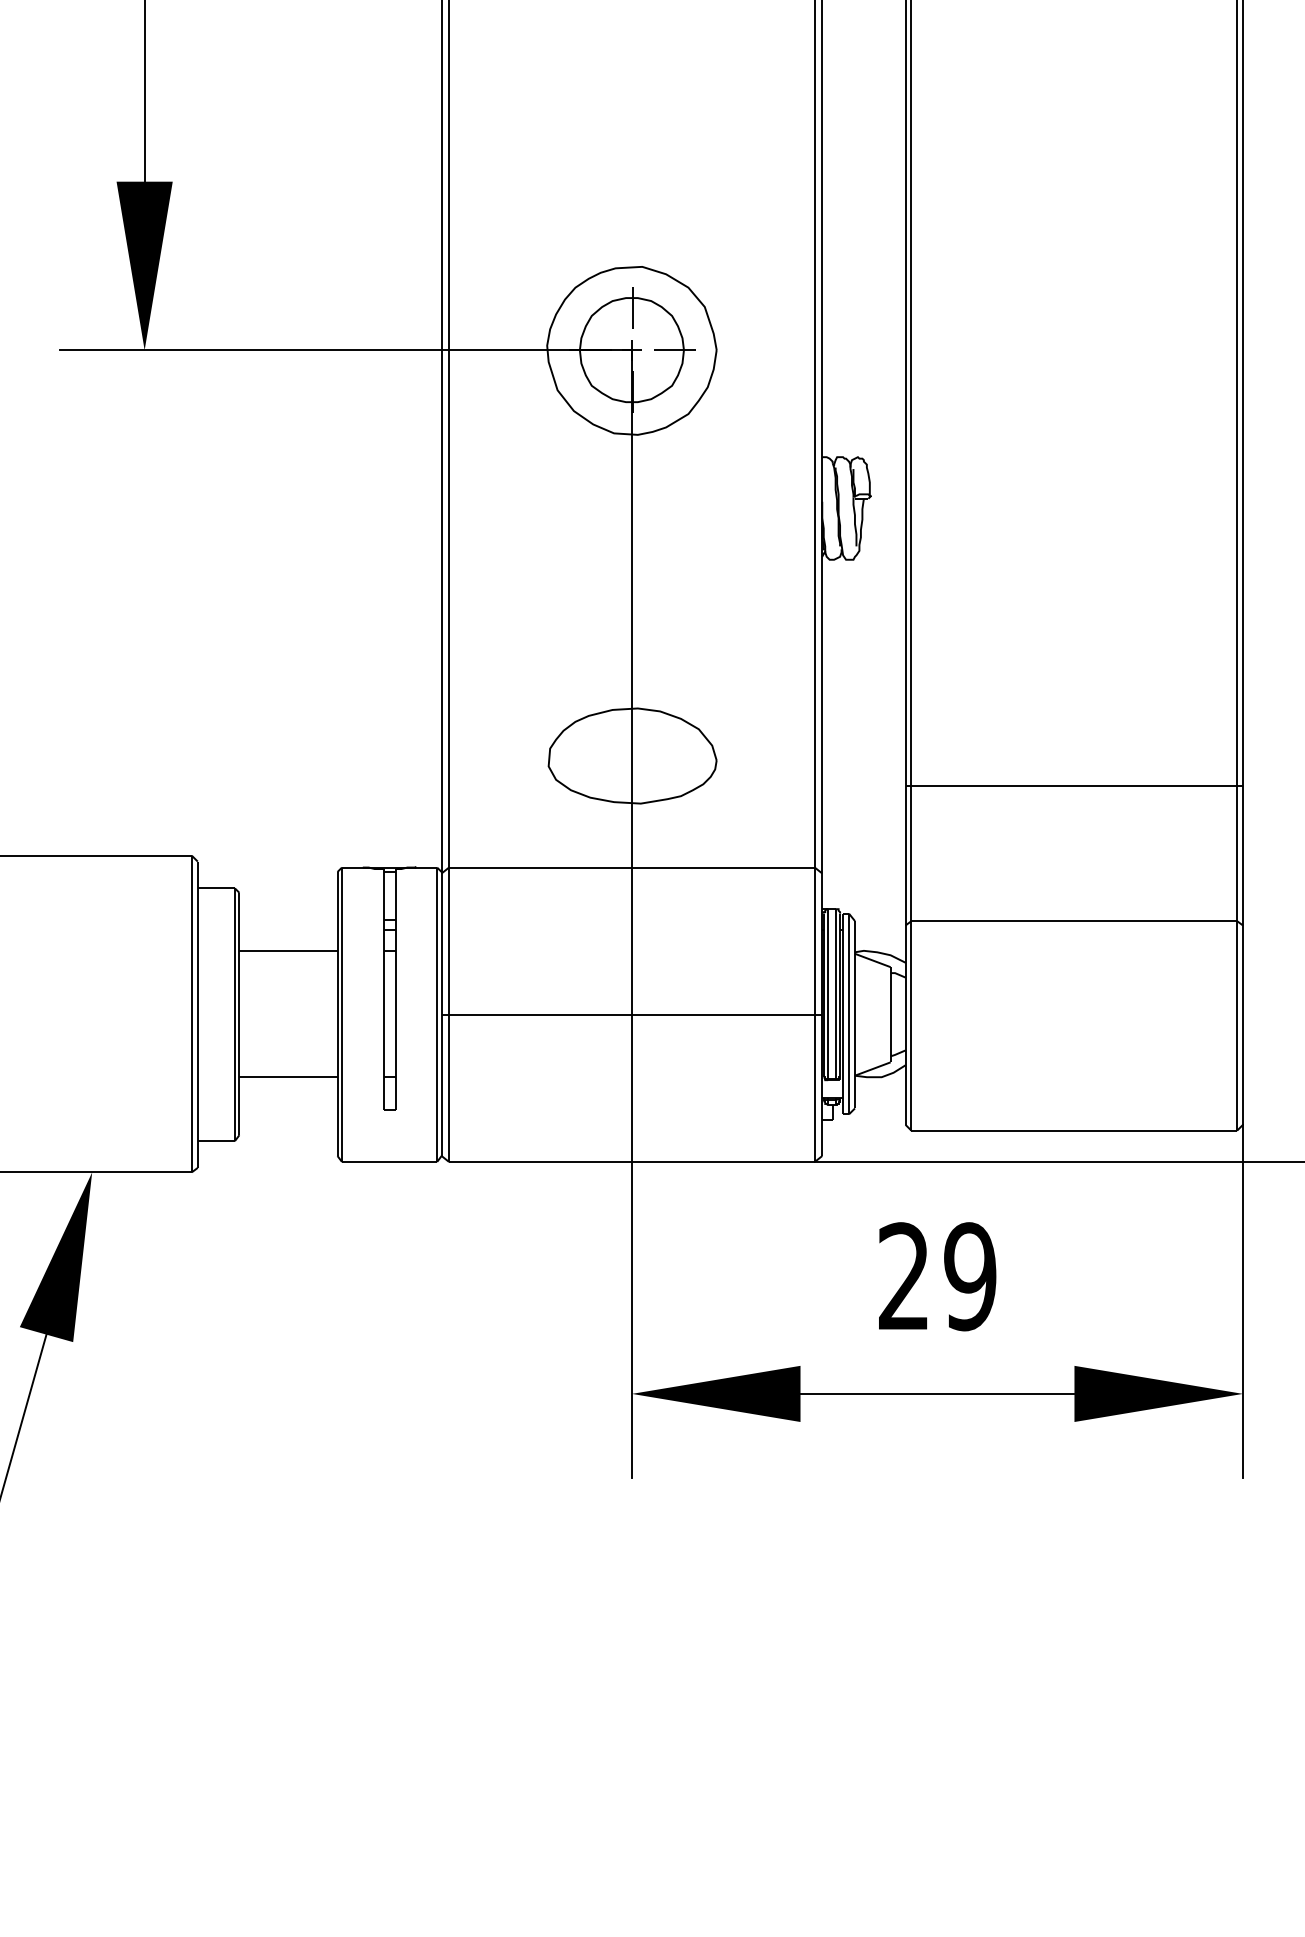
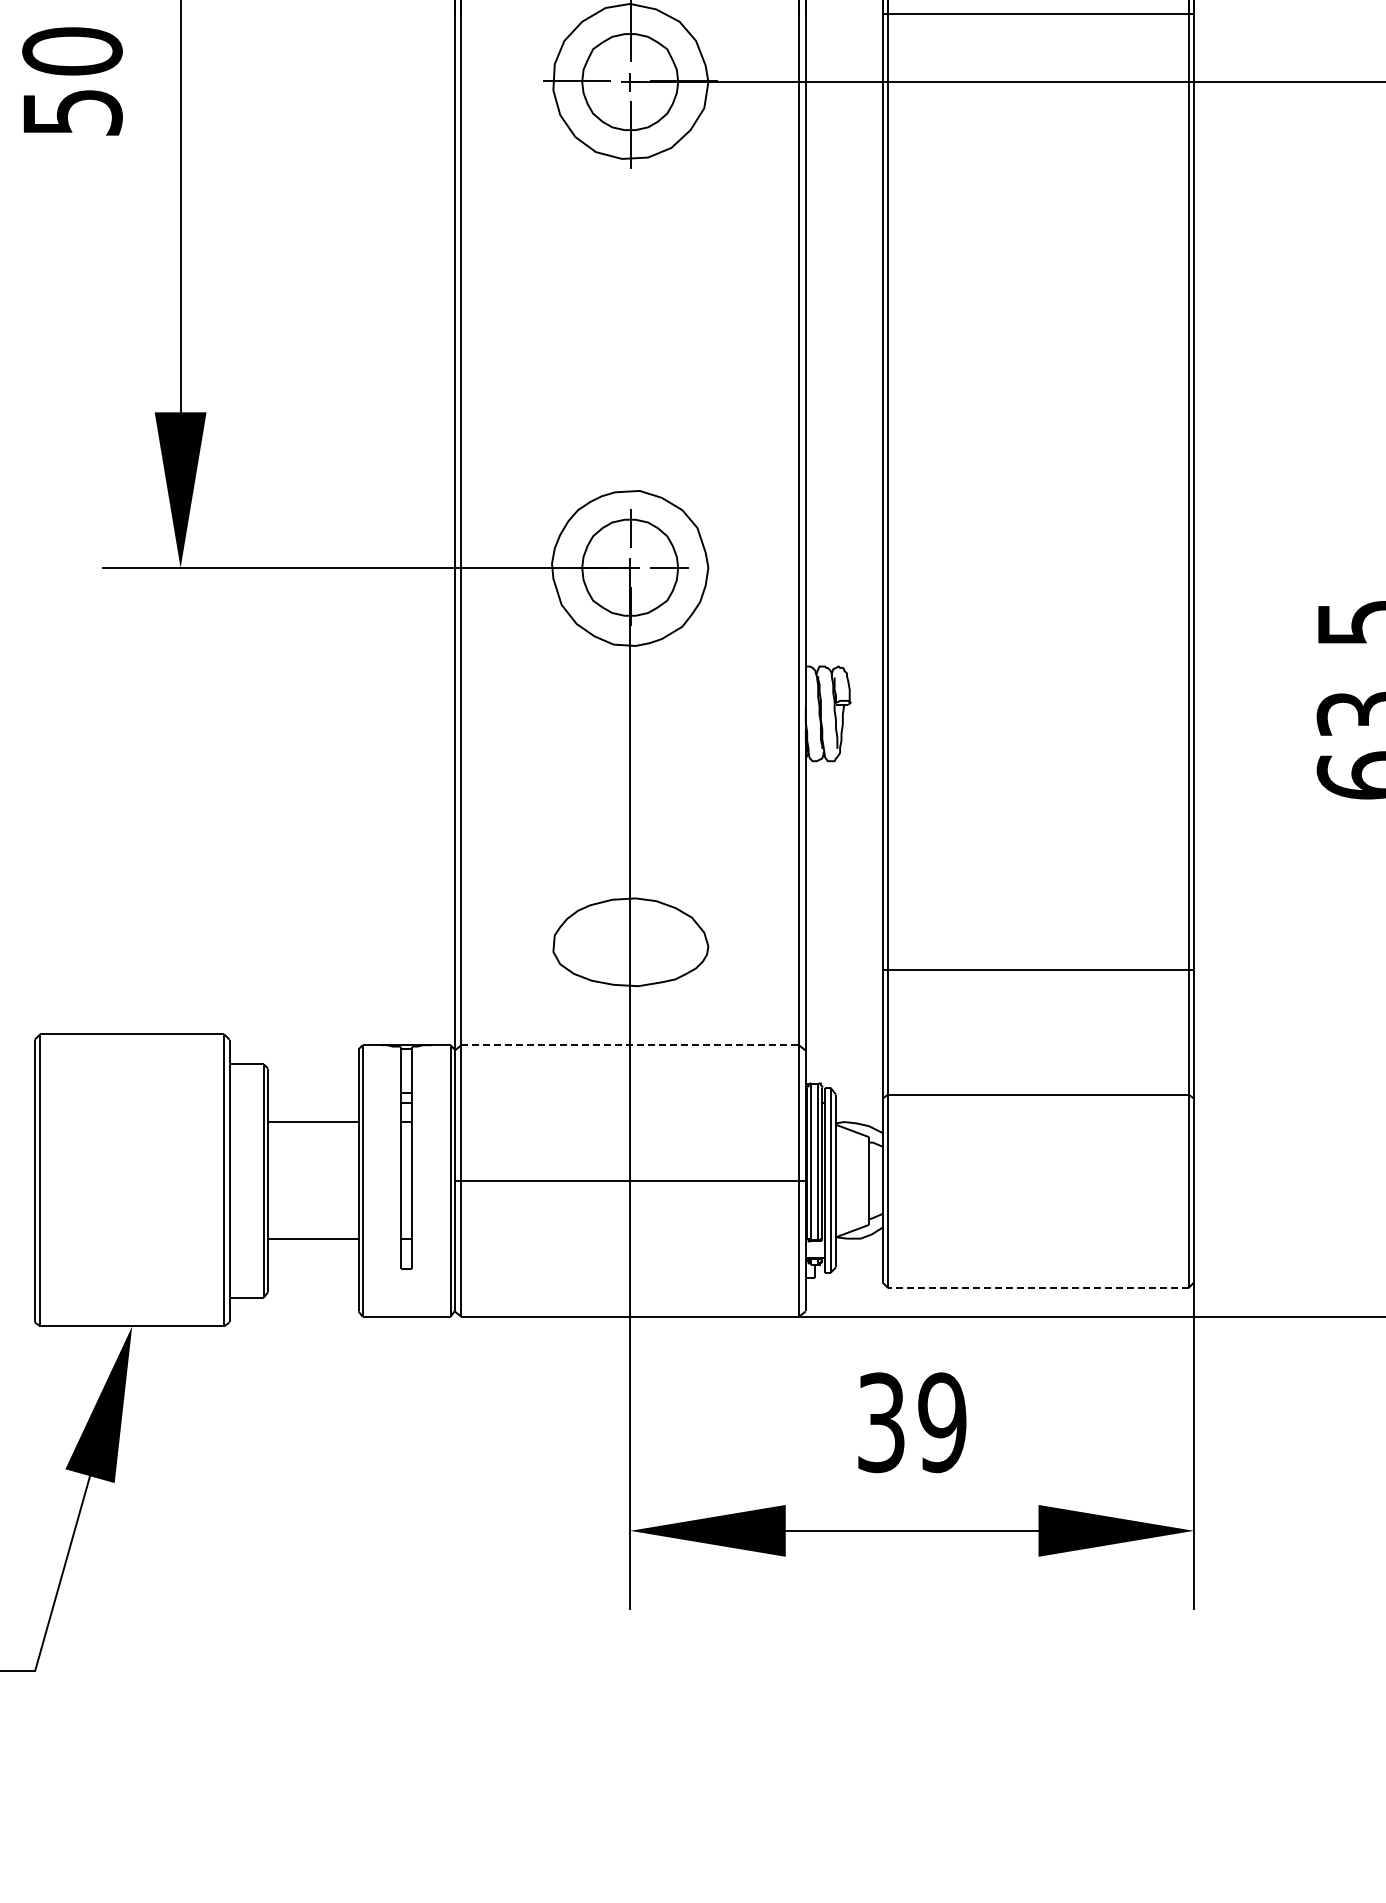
line: (632, 867) -> (630, 1045), solid -> dashed
line: (1073, 1131) -> (1037, 1288), solid -> dashed
text: (904, 1276) -> (881, 1422), 29 -> 39

